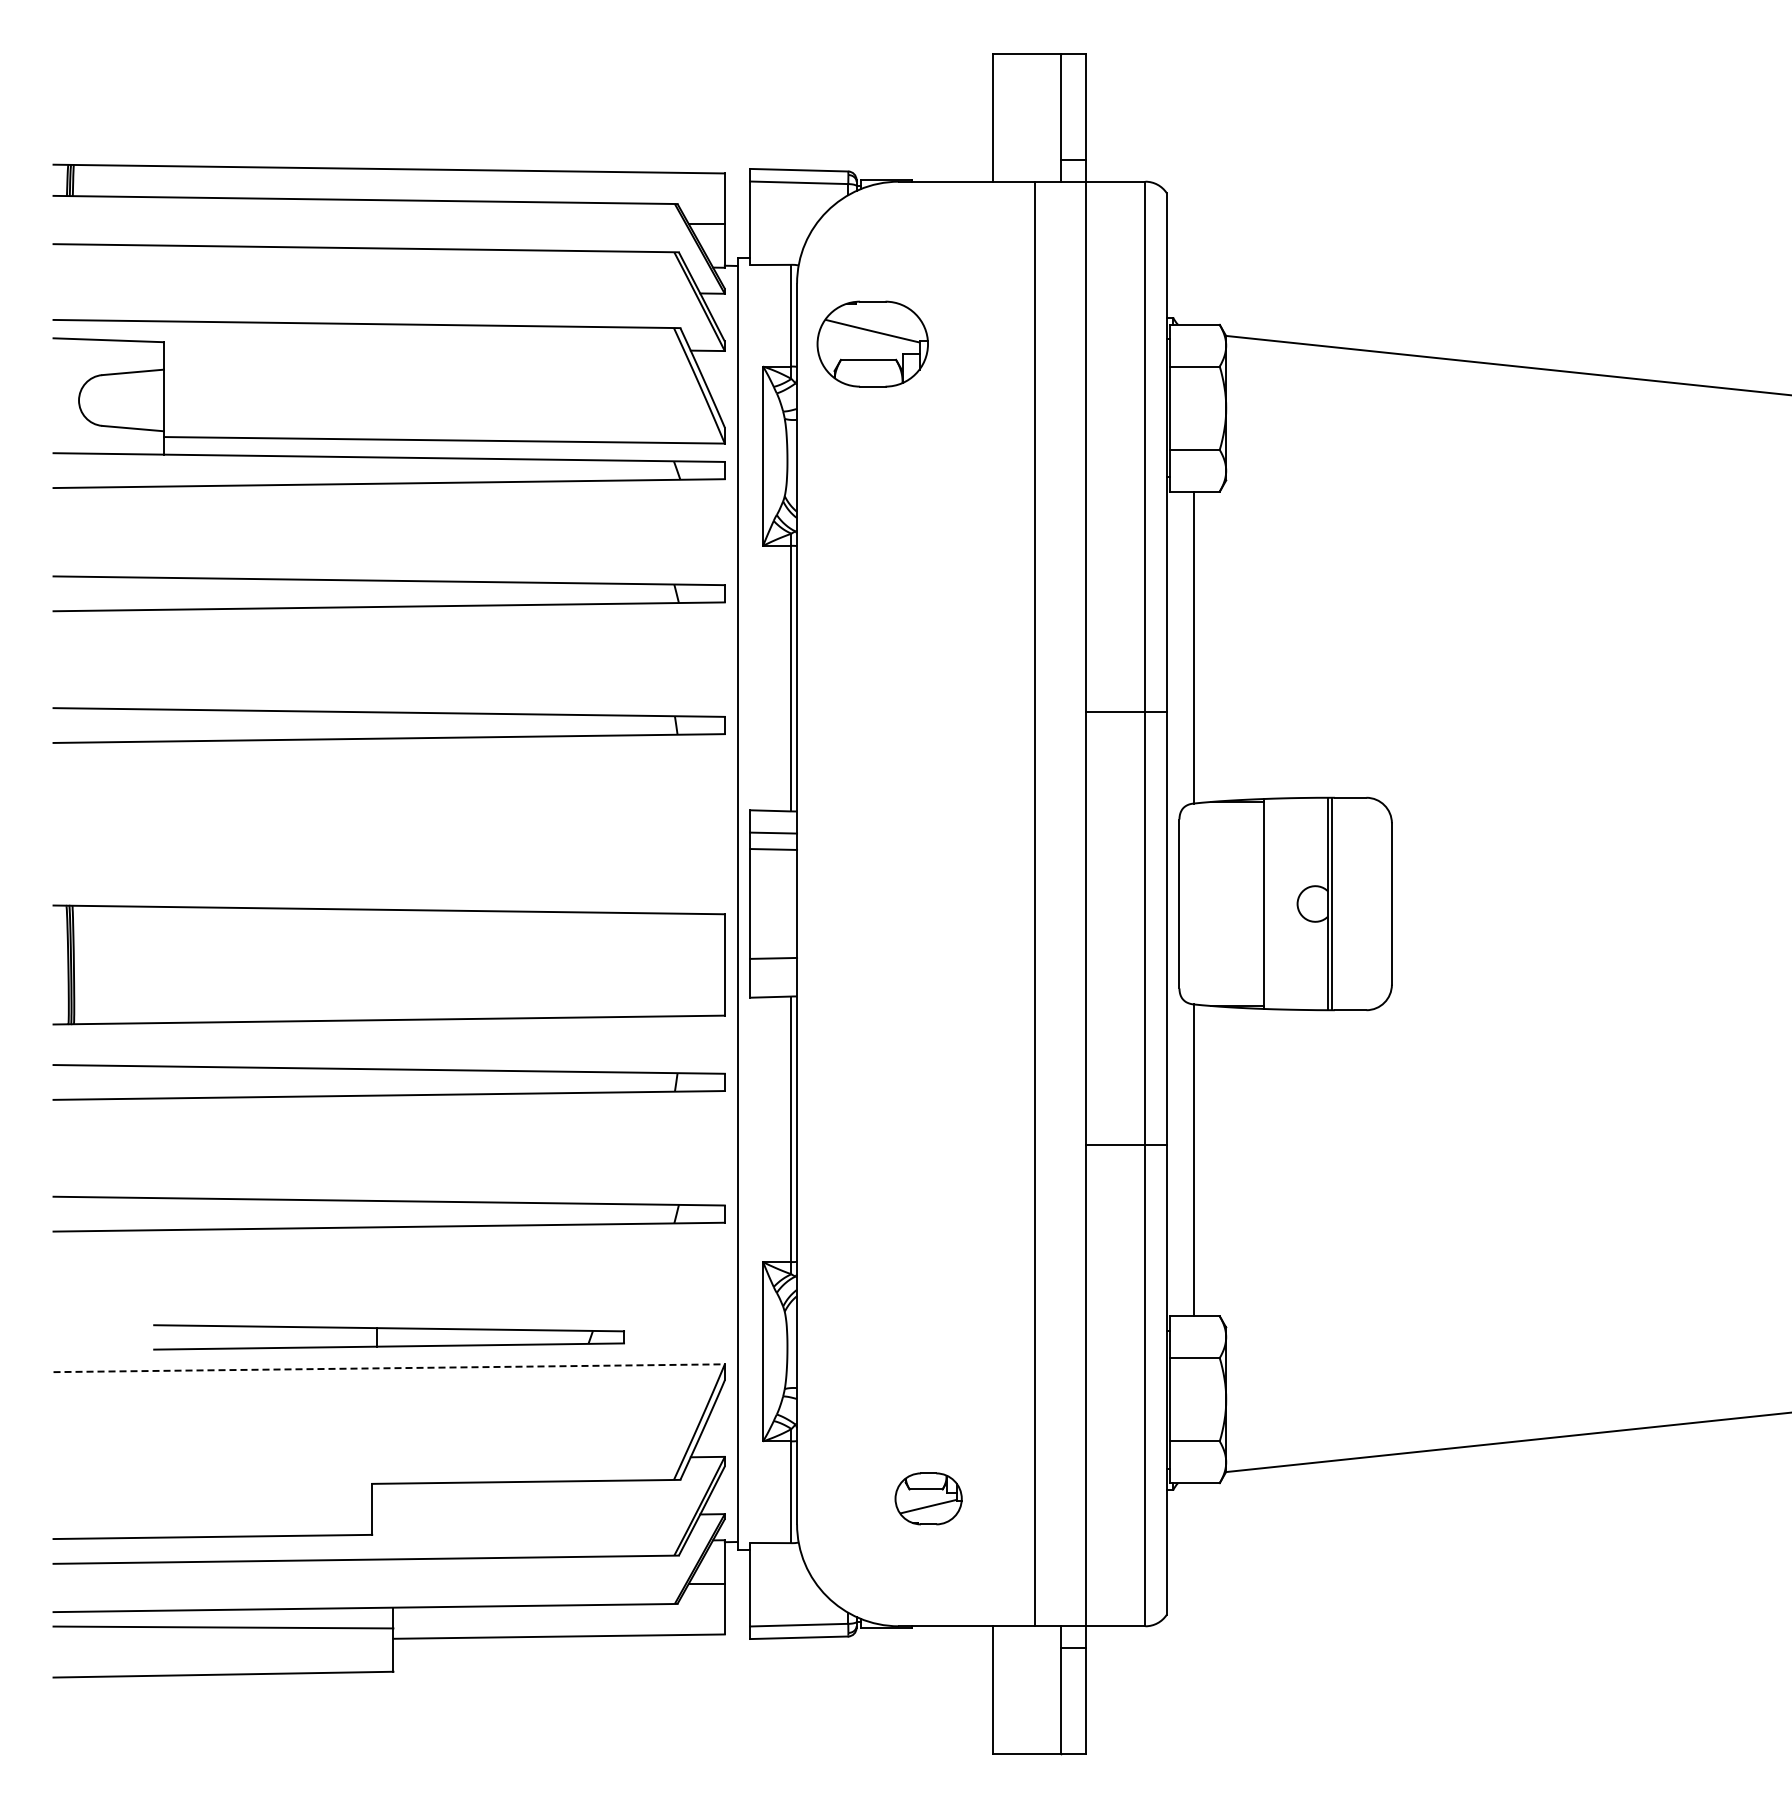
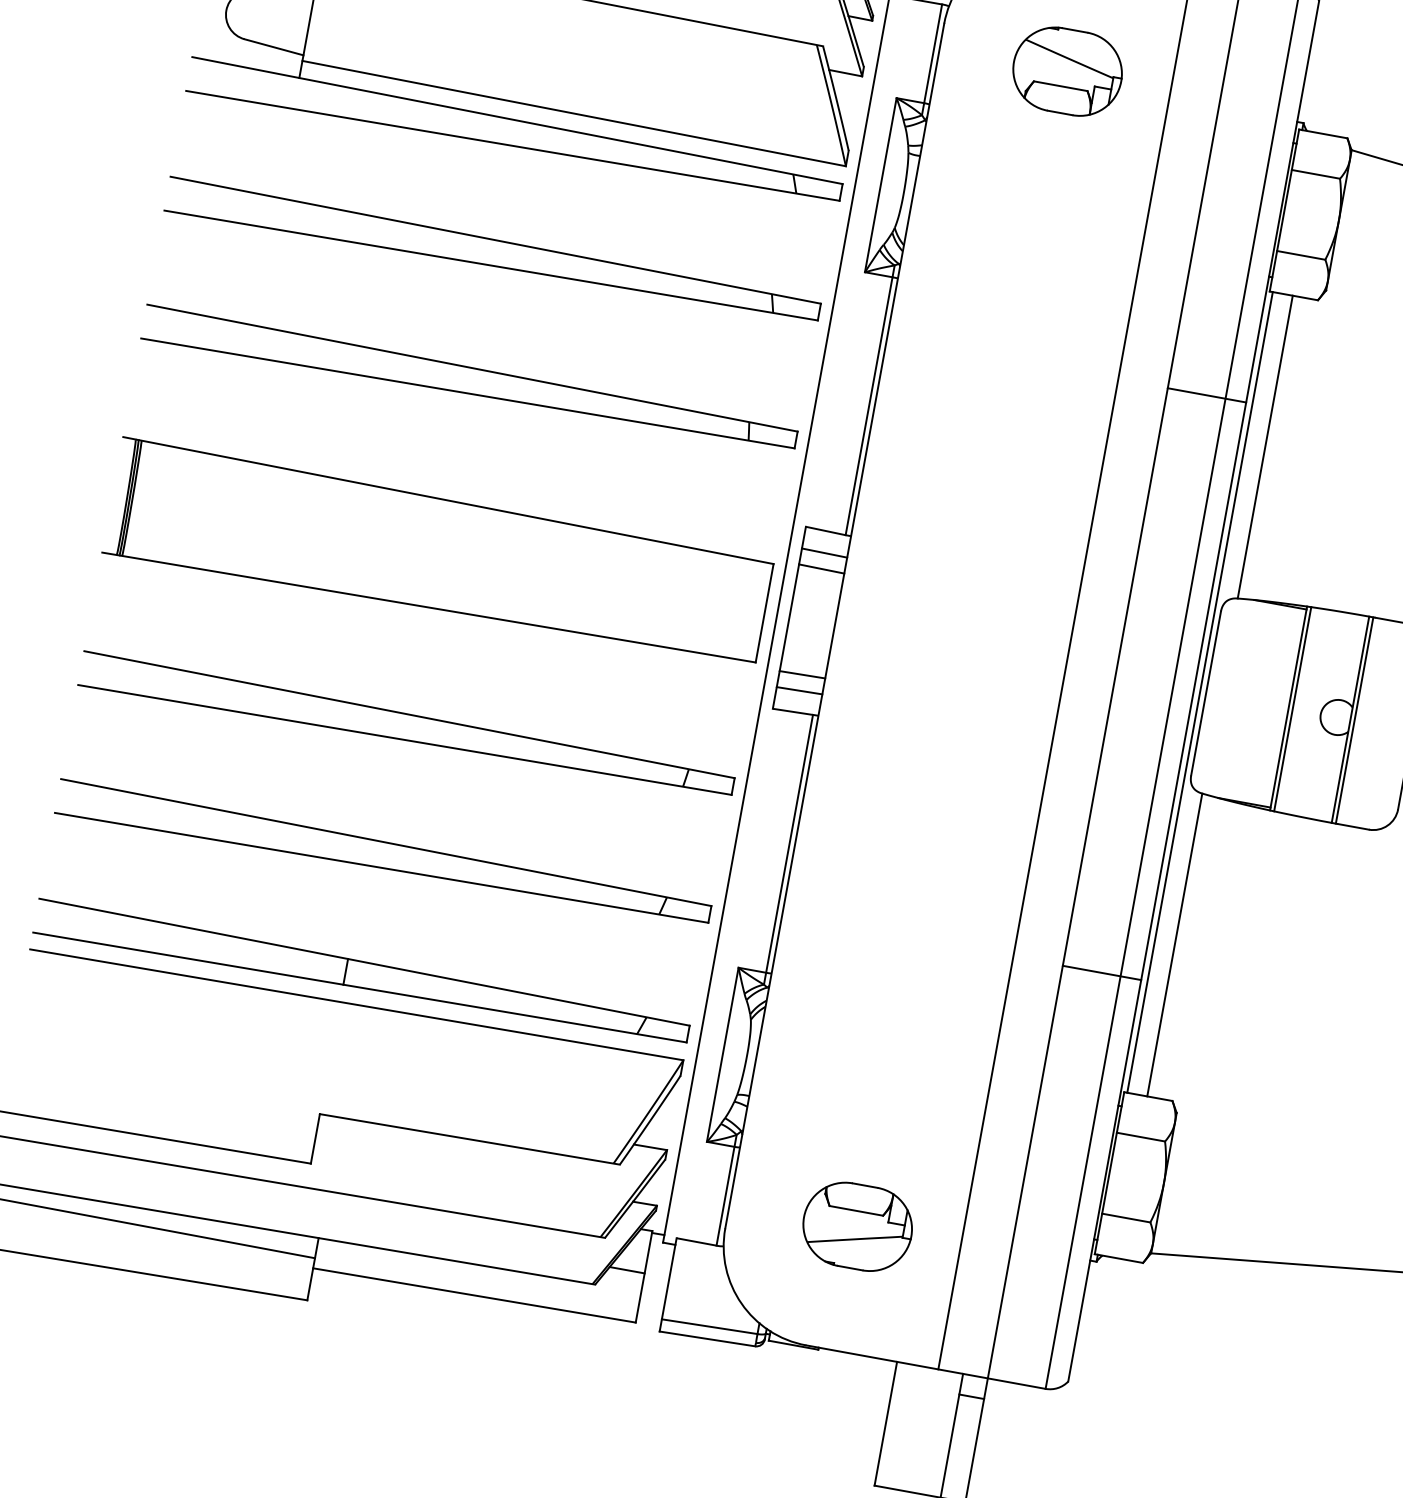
part: (872, 343) -> (1067, 71), moved
line: (1125, 711) -> (1206, 395), moved
line: (1173, 903) -> (1200, 691), added
line: (1268, 903) -> (1292, 708), added
part: (388, 964) -> (438, 553), moved
line: (773, 974) -> (799, 690), added
line: (1125, 1145) -> (1101, 972), moved
part: (388, 1337) -> (361, 974), size x1.43
line: (389, 1368) -> (357, 1005), dashed -> solid
part: (928, 1498) -> (857, 1226), size x1.67

